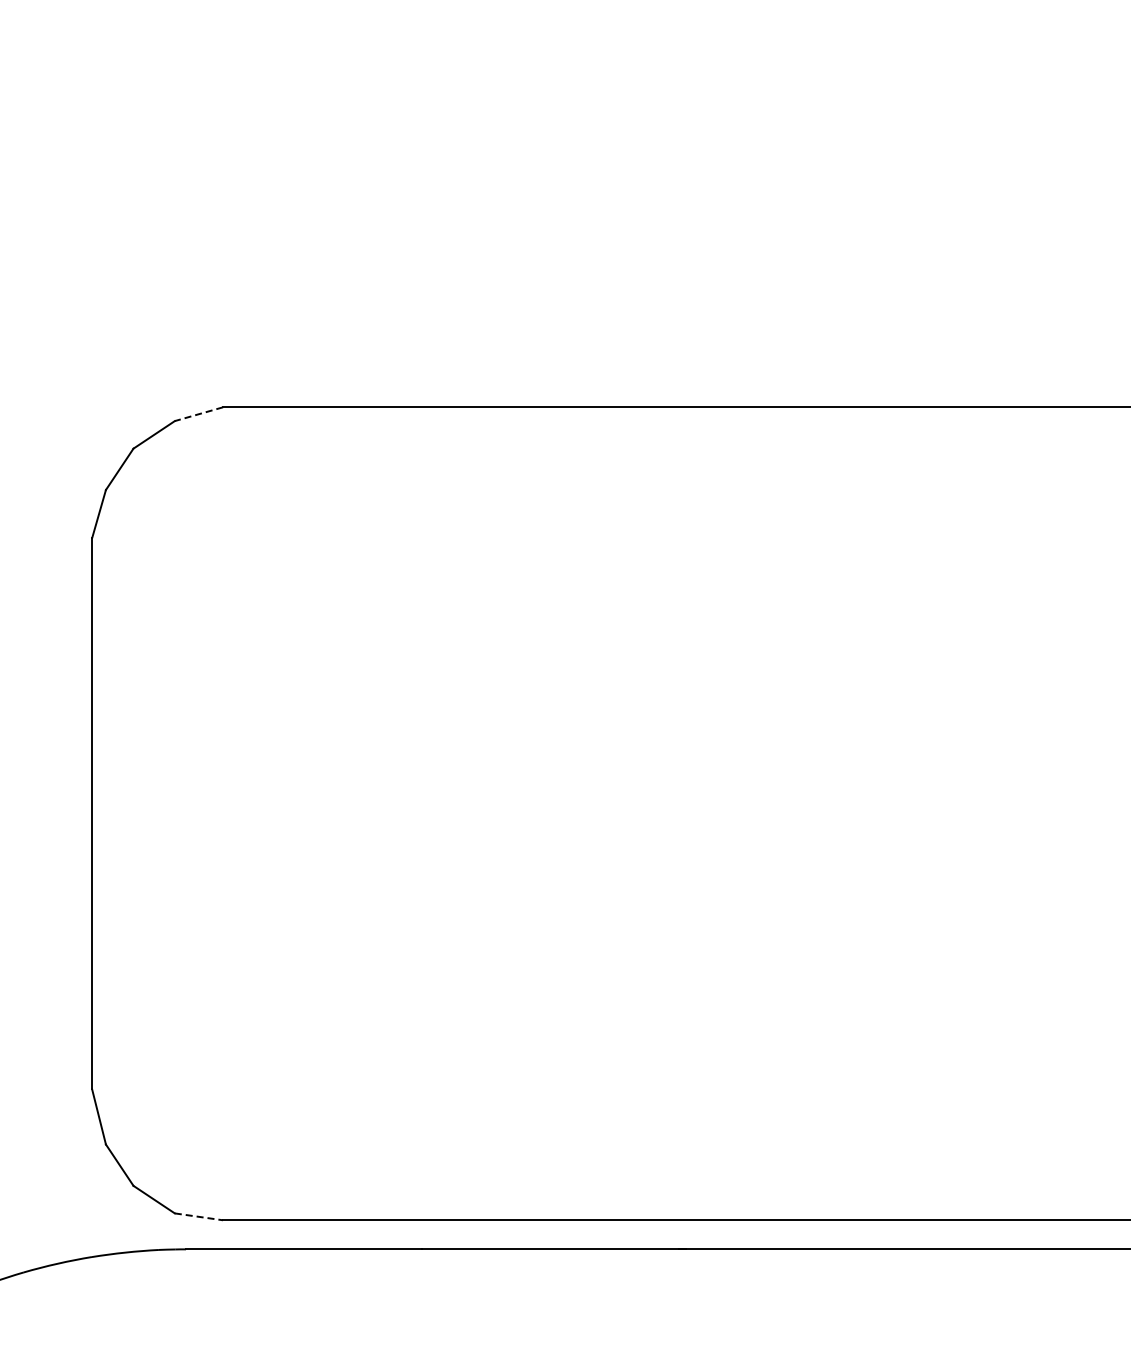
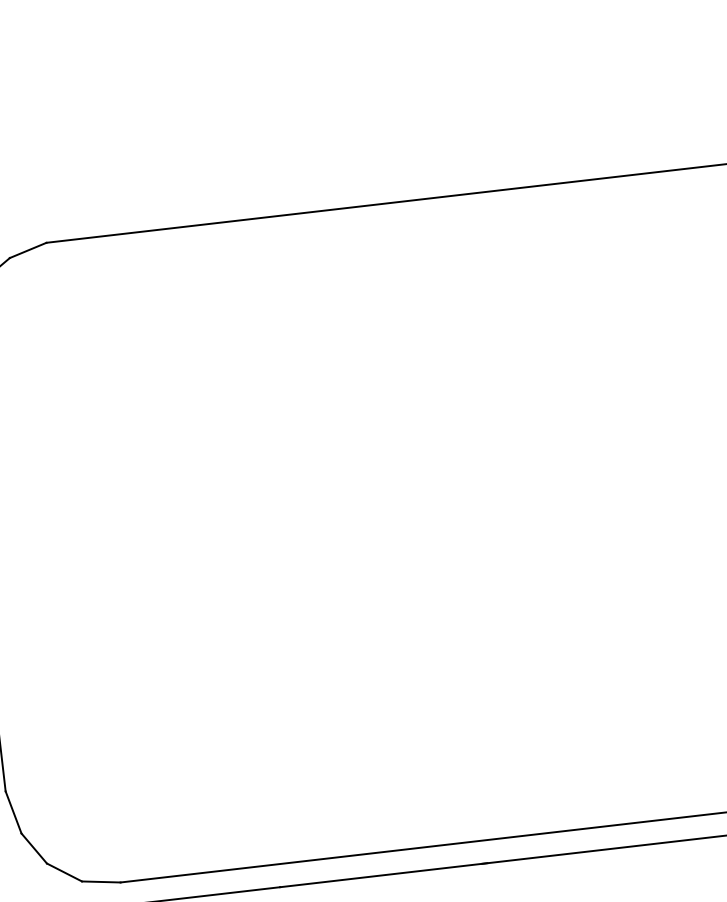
line: (198, 414) -> (27, 250), dashed -> solid
line: (199, 1216) -> (101, 881), dashed -> solid

